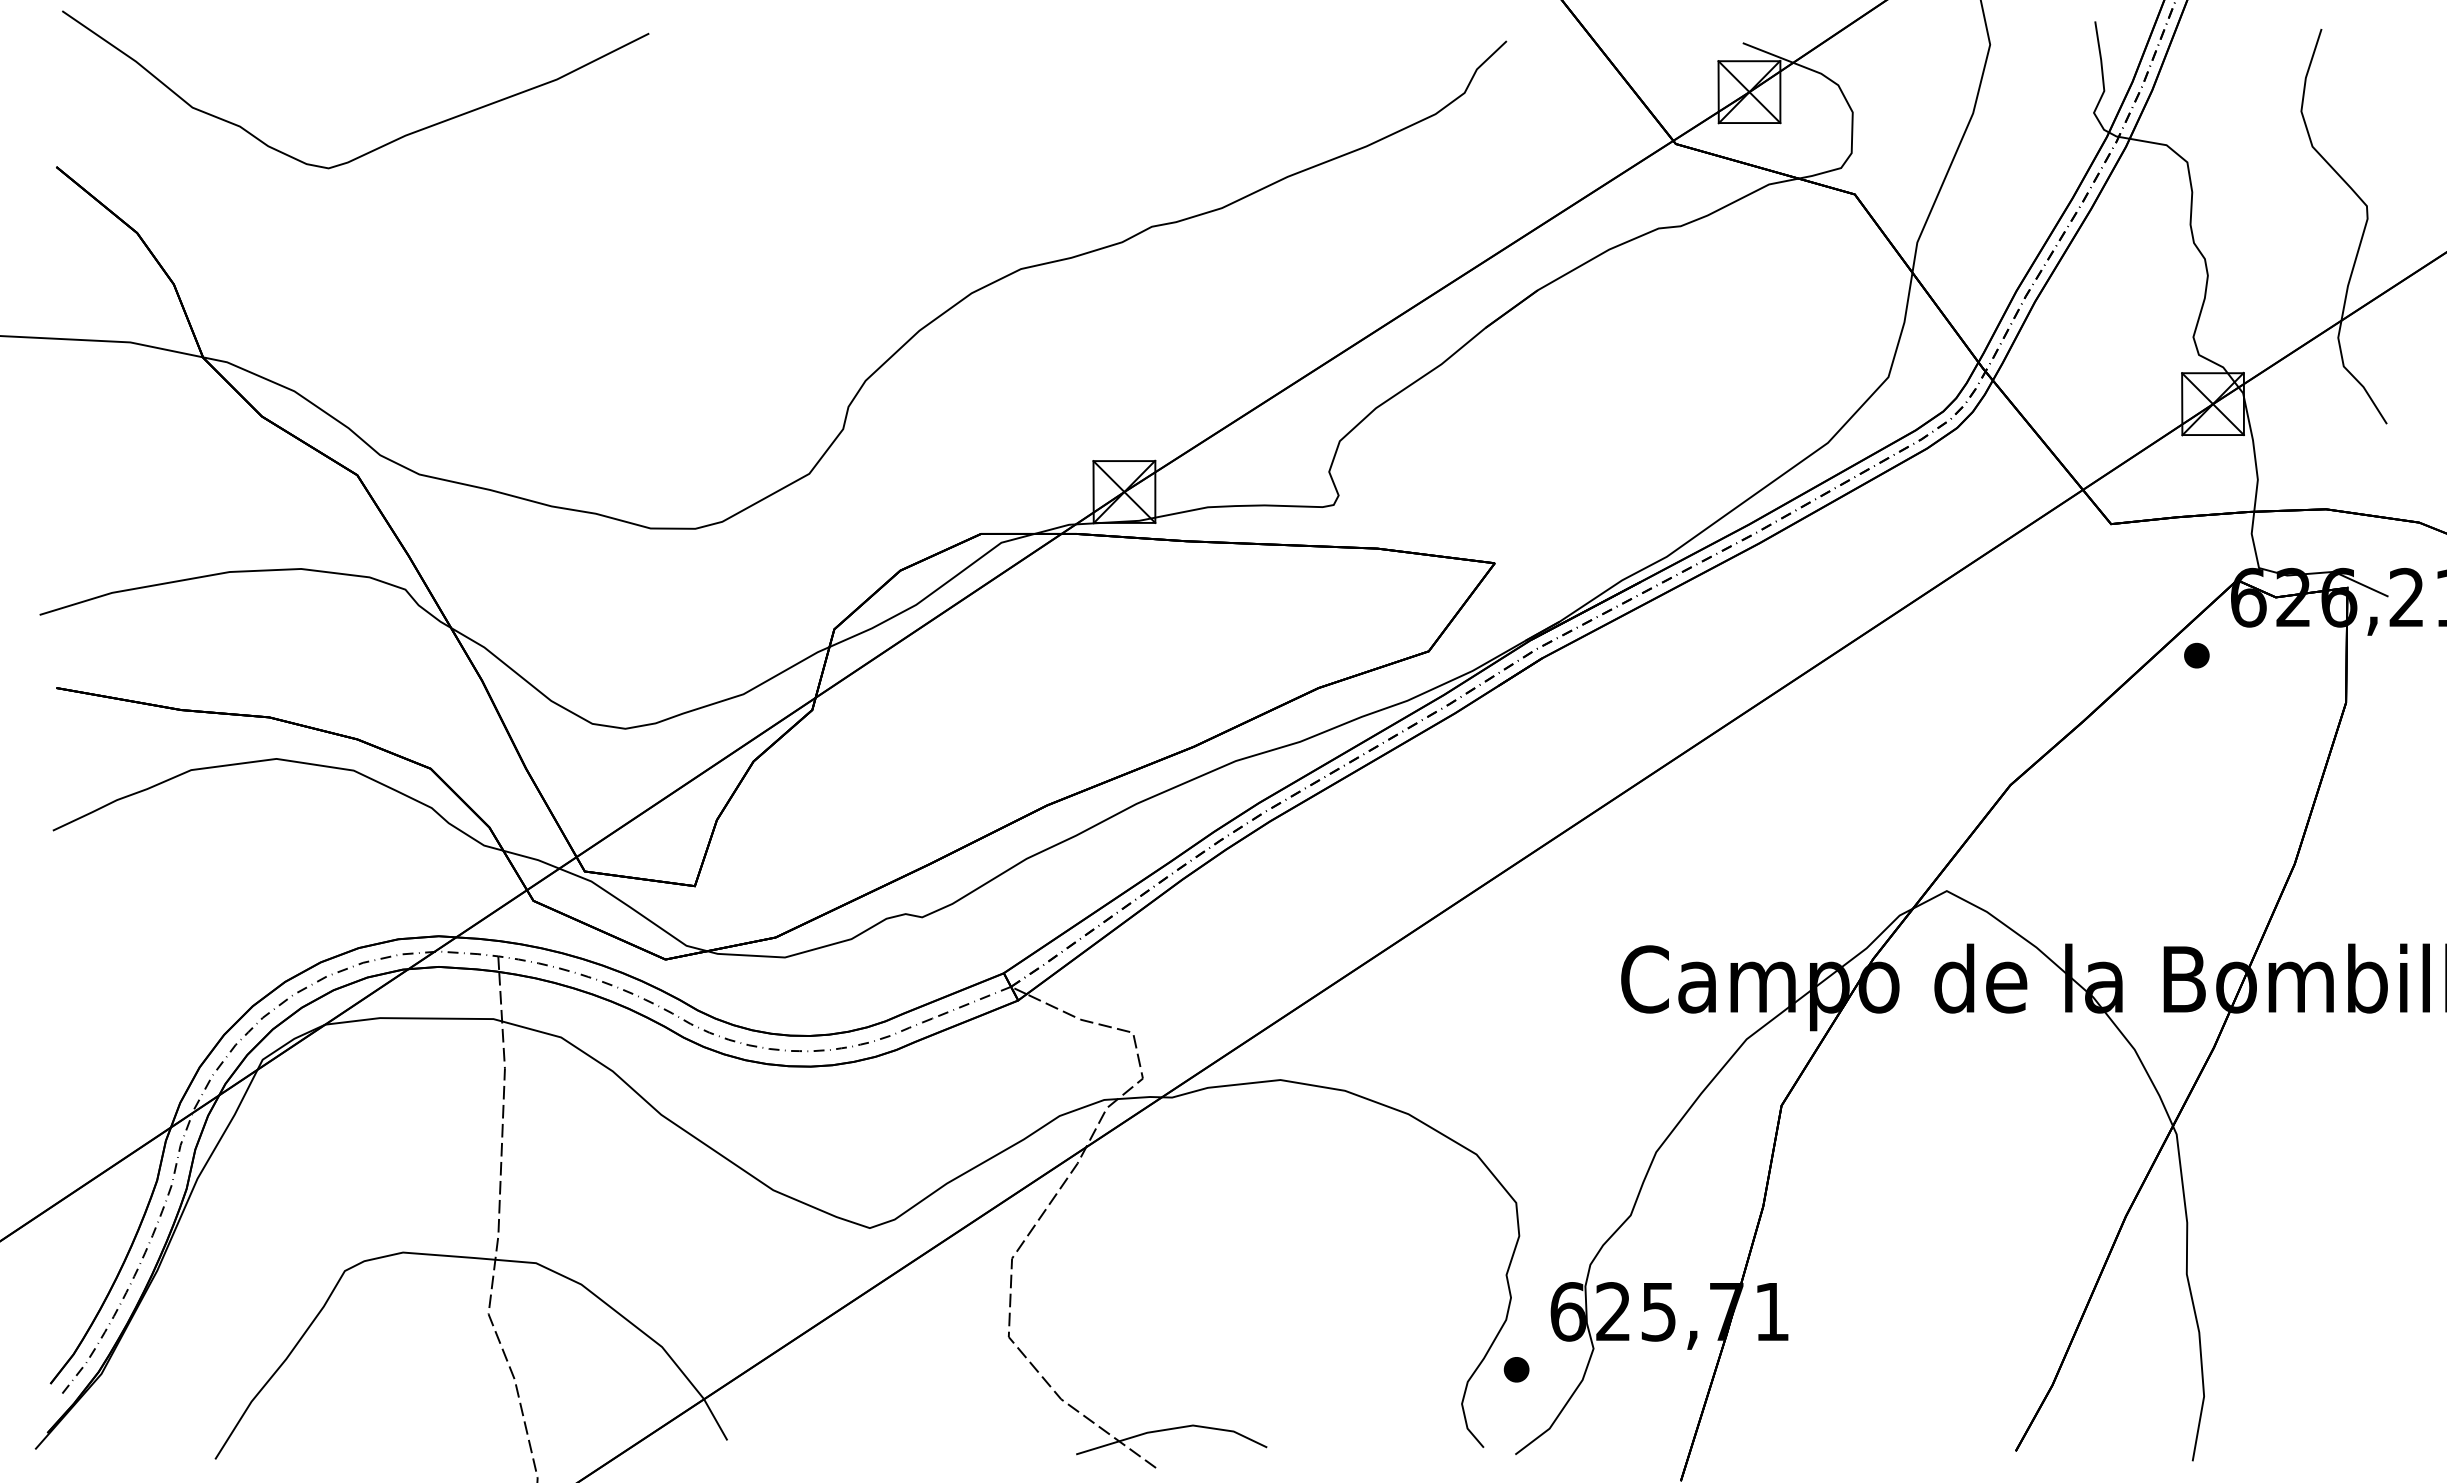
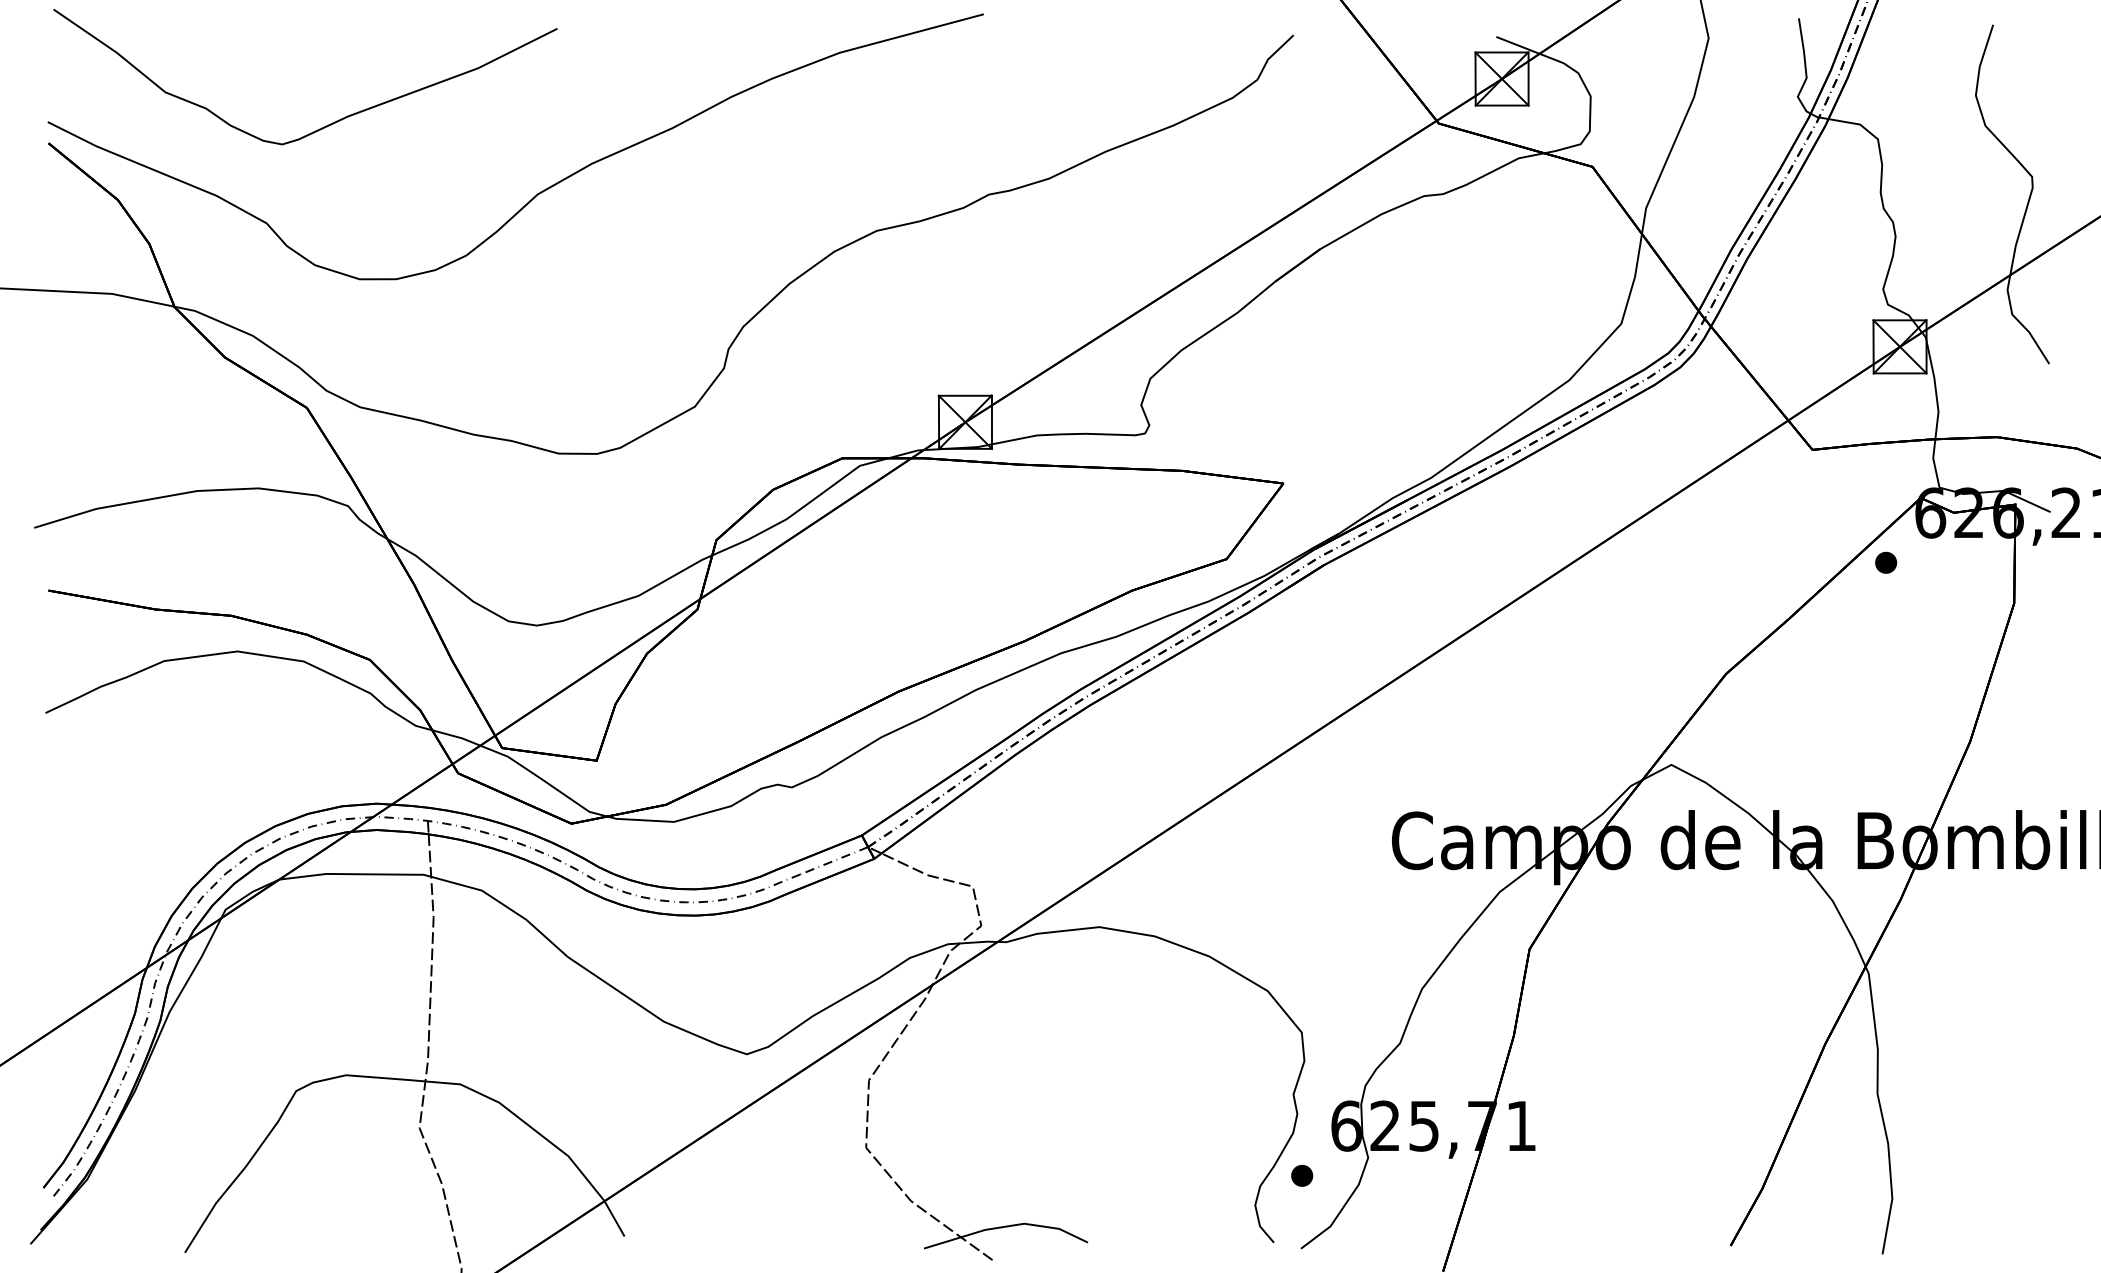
curve: (627, 224) -> (538, 192), added

